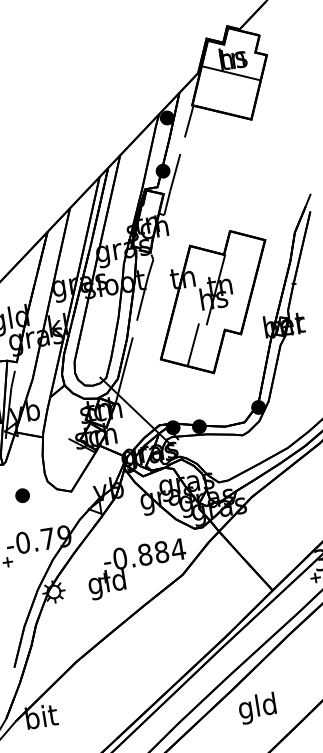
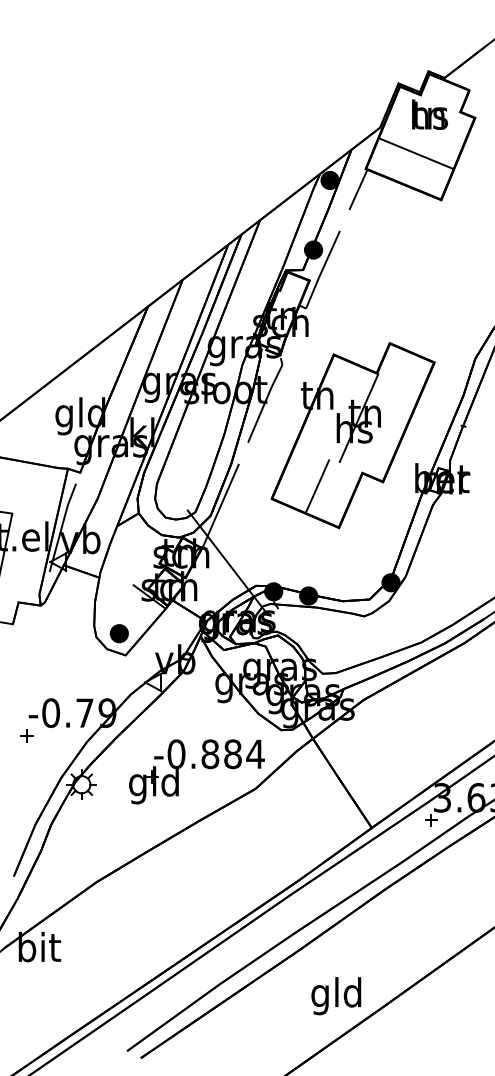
line: (231, 73) -> (416, 153), moved
part: (22, 495) -> (118, 633), moved
text: (257, 708) -> (336, 996), moved

